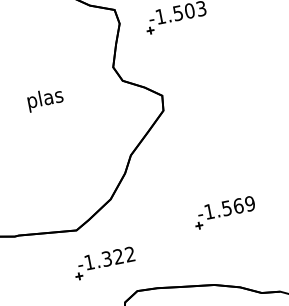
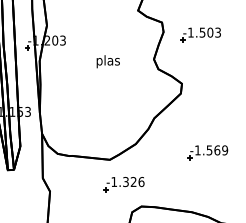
text: (44, 99) -> (107, 61), moved
part: (224, 212) -> (207, 152), moved
text: (130, 253) -> (141, 181), -1.322 -> -1.326

